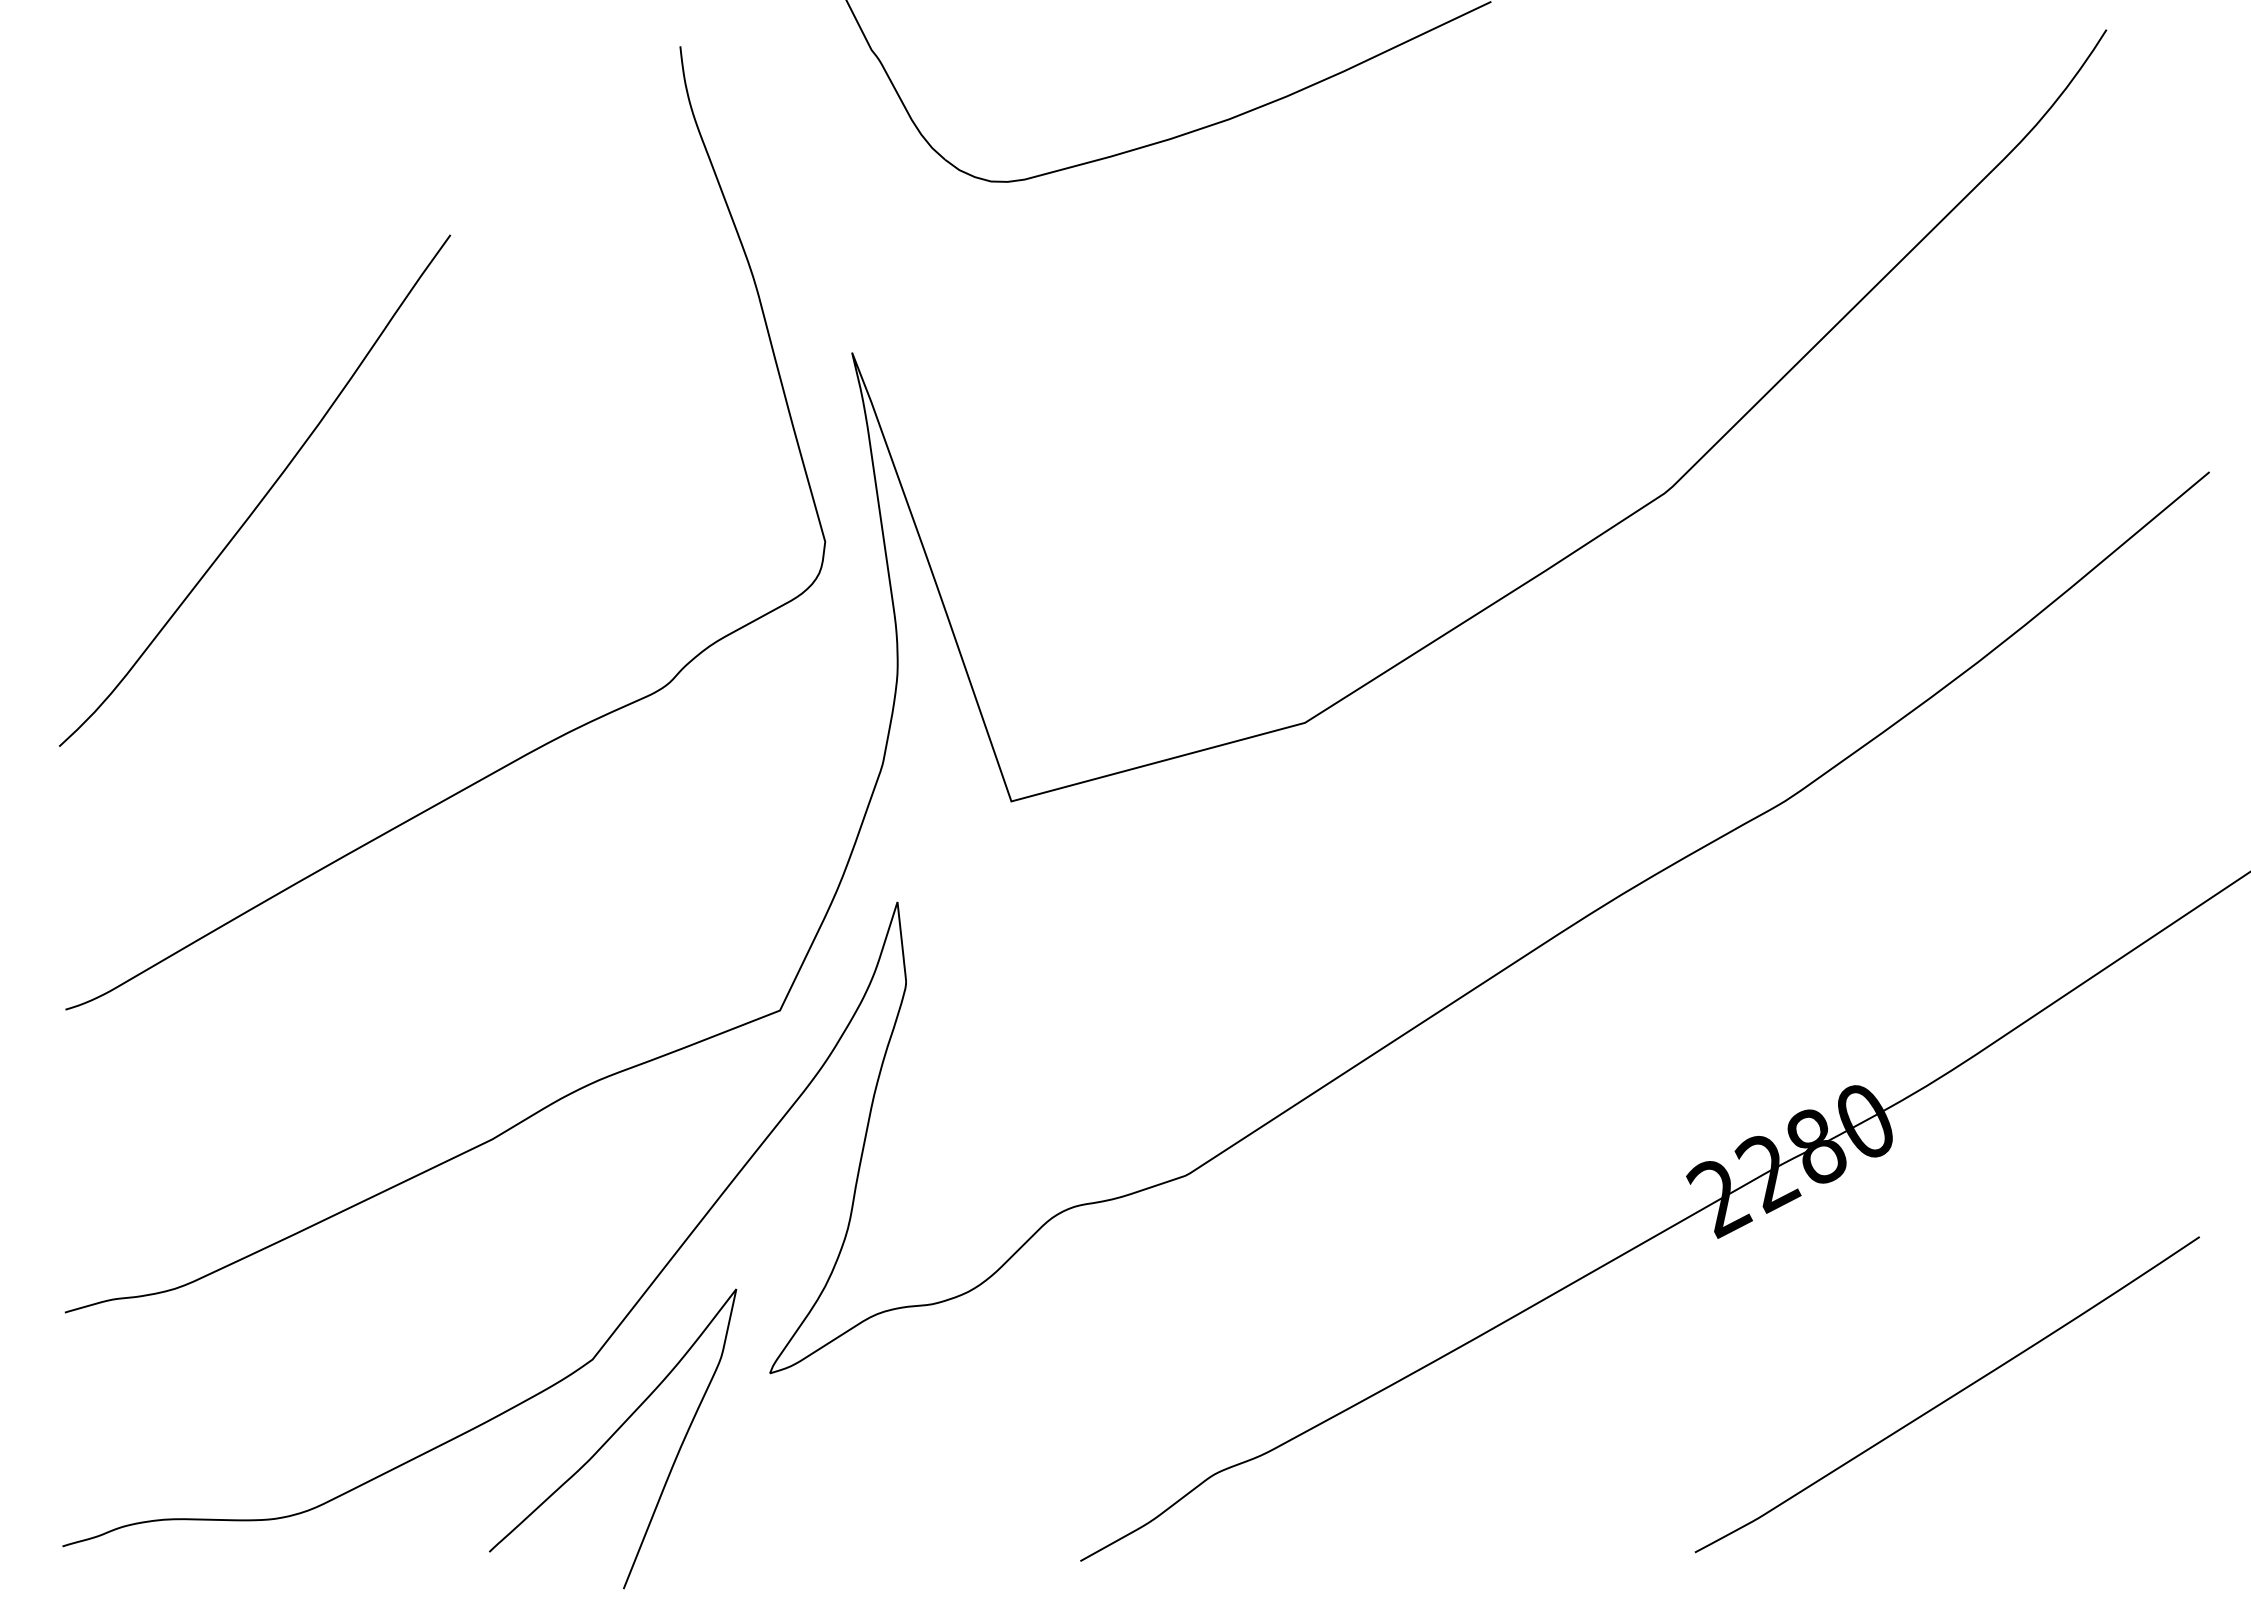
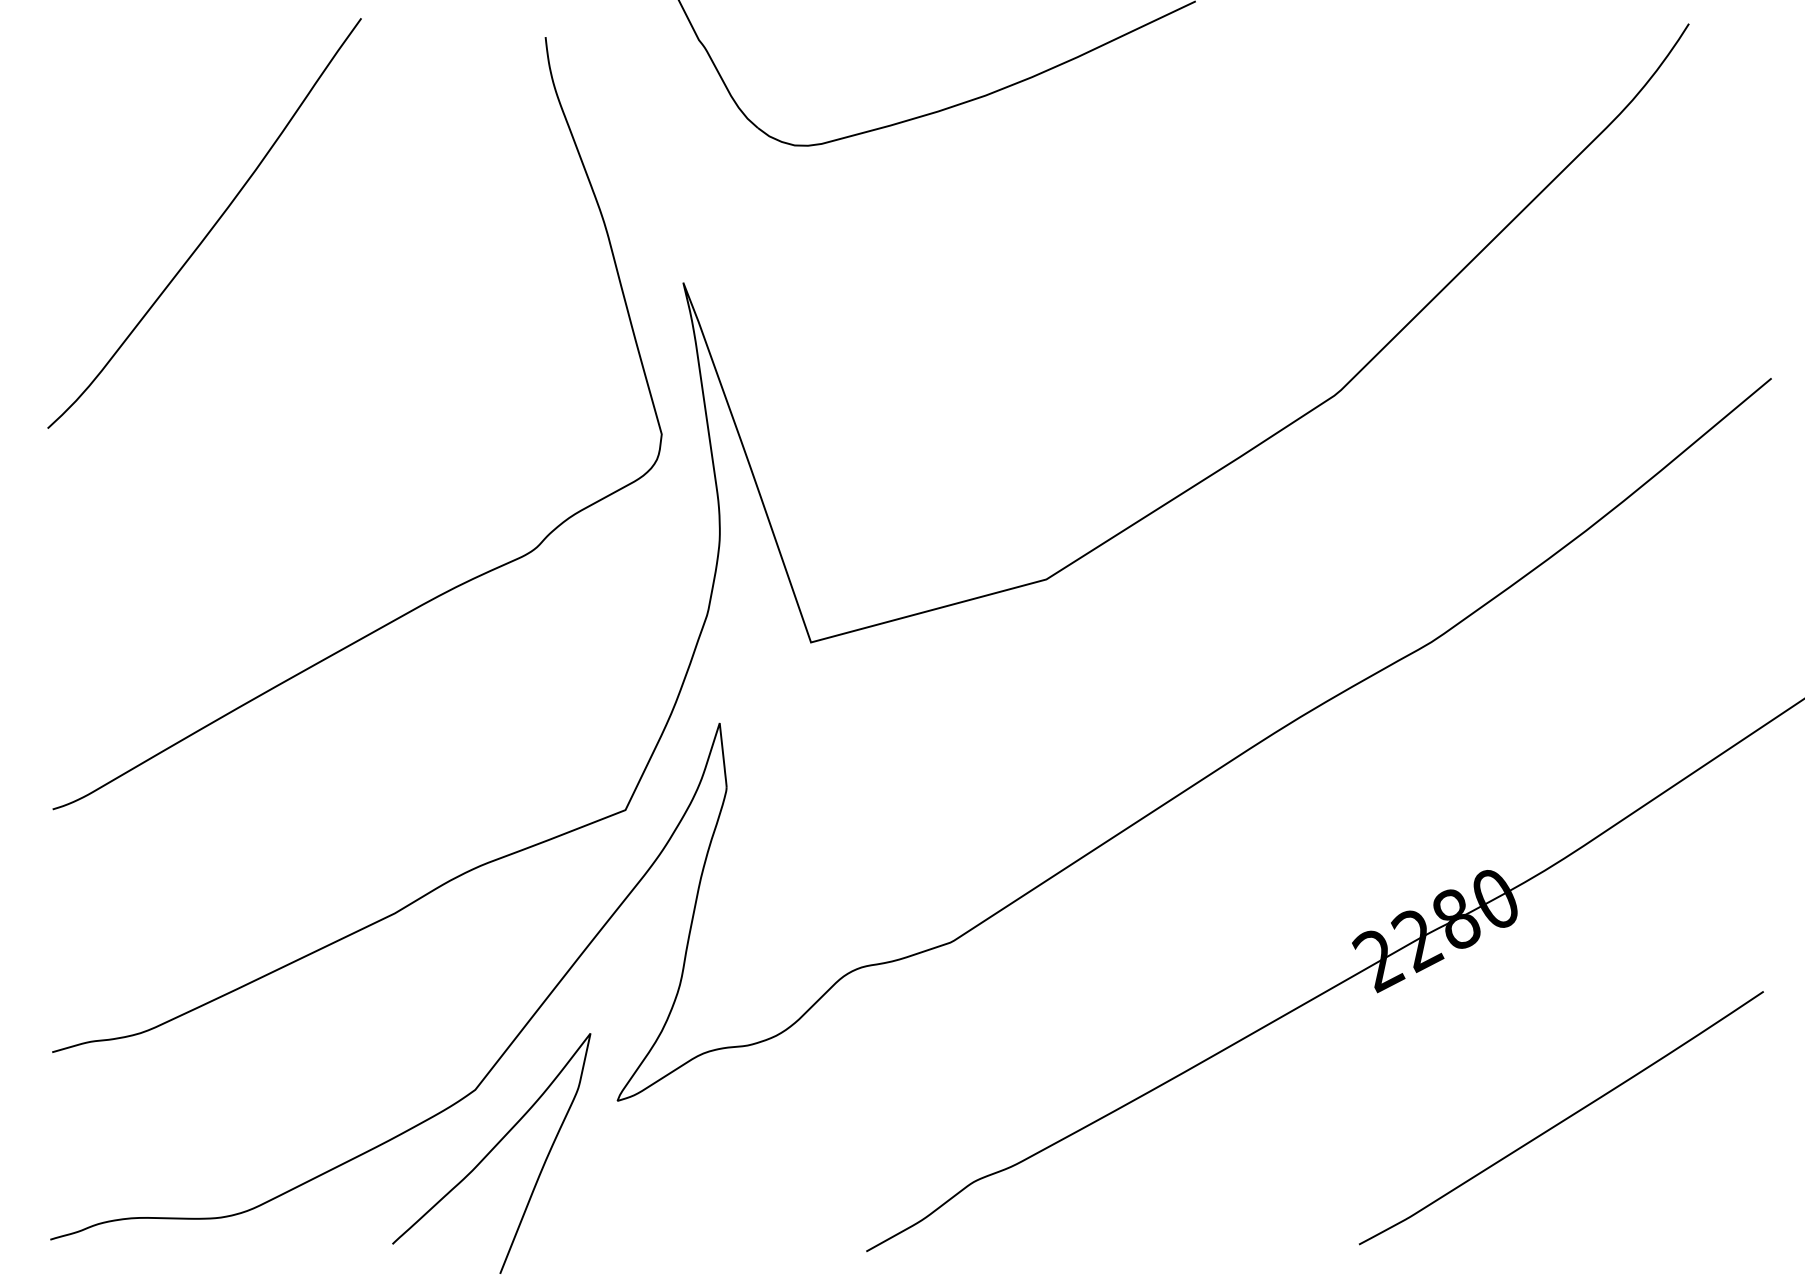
curve: (262, 497) -> (210, 228), moved

